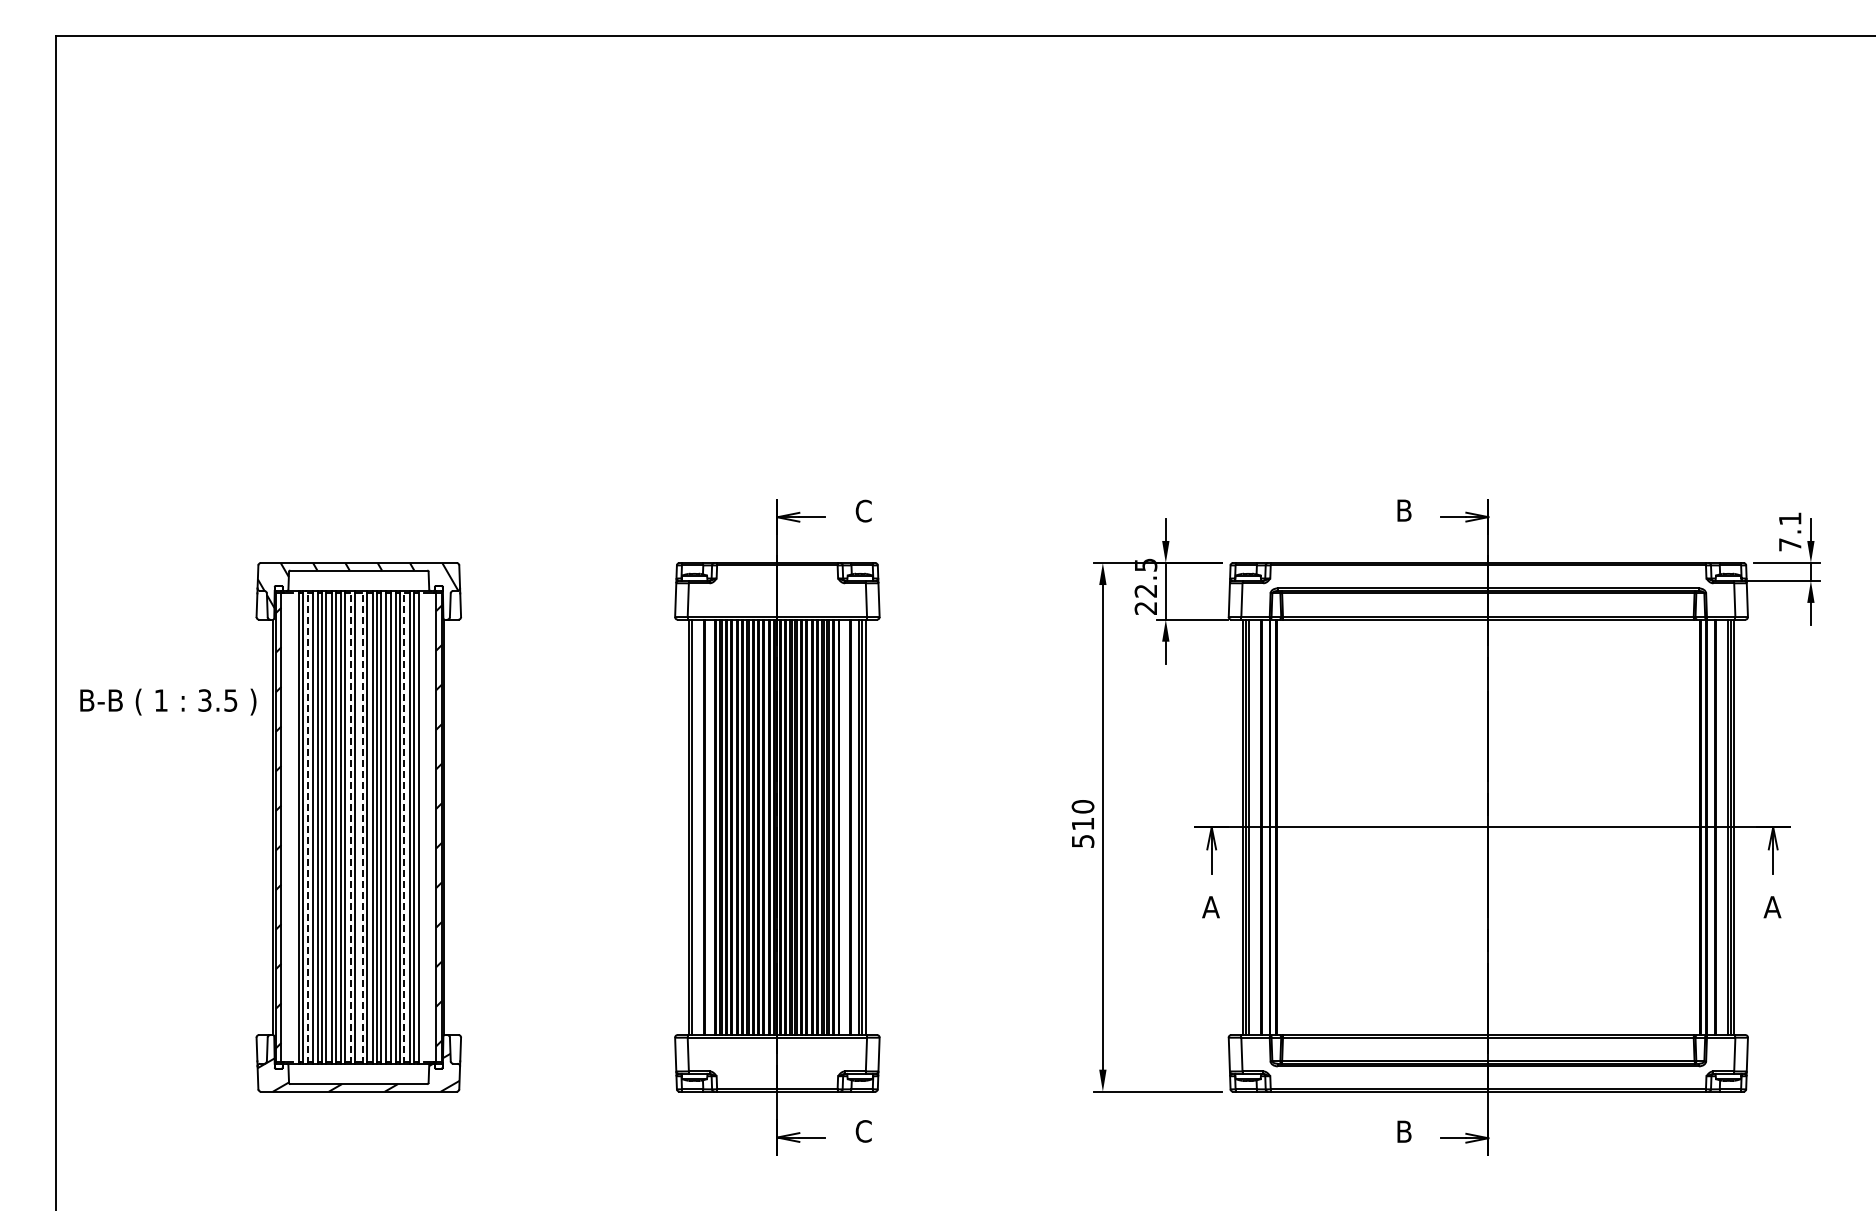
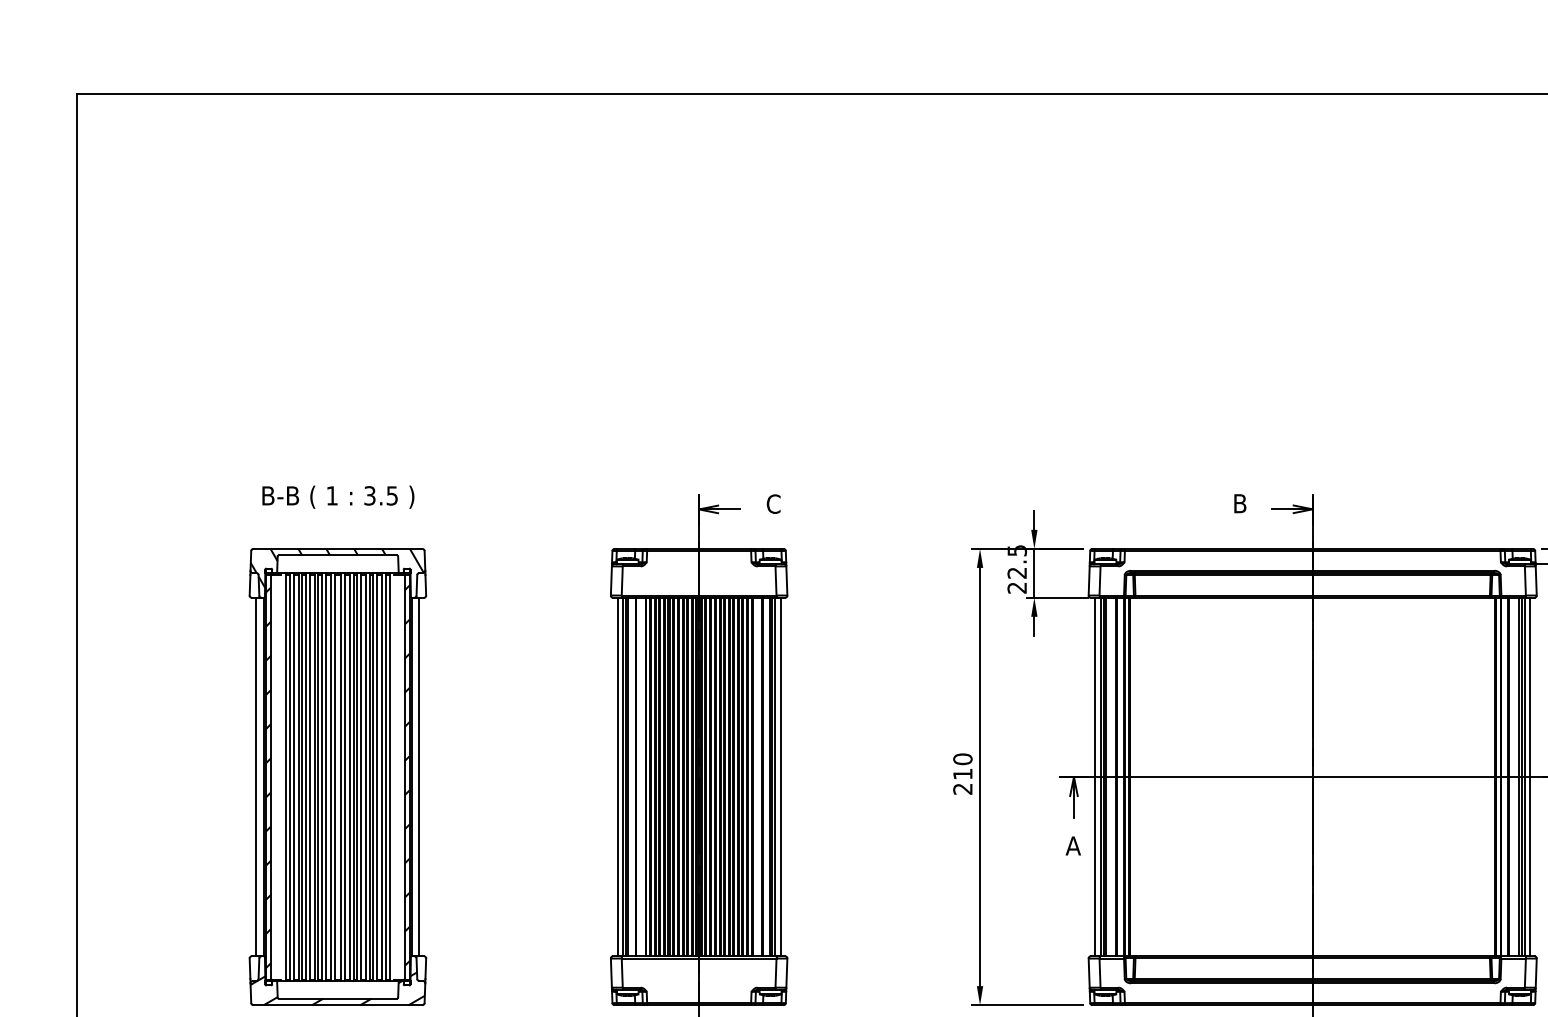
text: (168, 701) -> (338, 496), moved
line: (307, 826) -> (293, 776), dashed -> solid
line: (350, 826) -> (330, 776), dashed -> solid
line: (362, 826) -> (341, 776), dashed -> solid
line: (404, 826) -> (377, 776), dashed -> solid
line: (264, 827) -> (256, 777), added
line: (453, 827) -> (419, 777), added
line: (682, 827) -> (617, 777), added
line: (695, 827) -> (628, 777), added
line: (871, 827) -> (780, 777), added
line: (1236, 827) -> (1095, 777), added
line: (1740, 827) -> (1530, 777), added
text: (1082, 841) -> (962, 789), 510 -> 210

